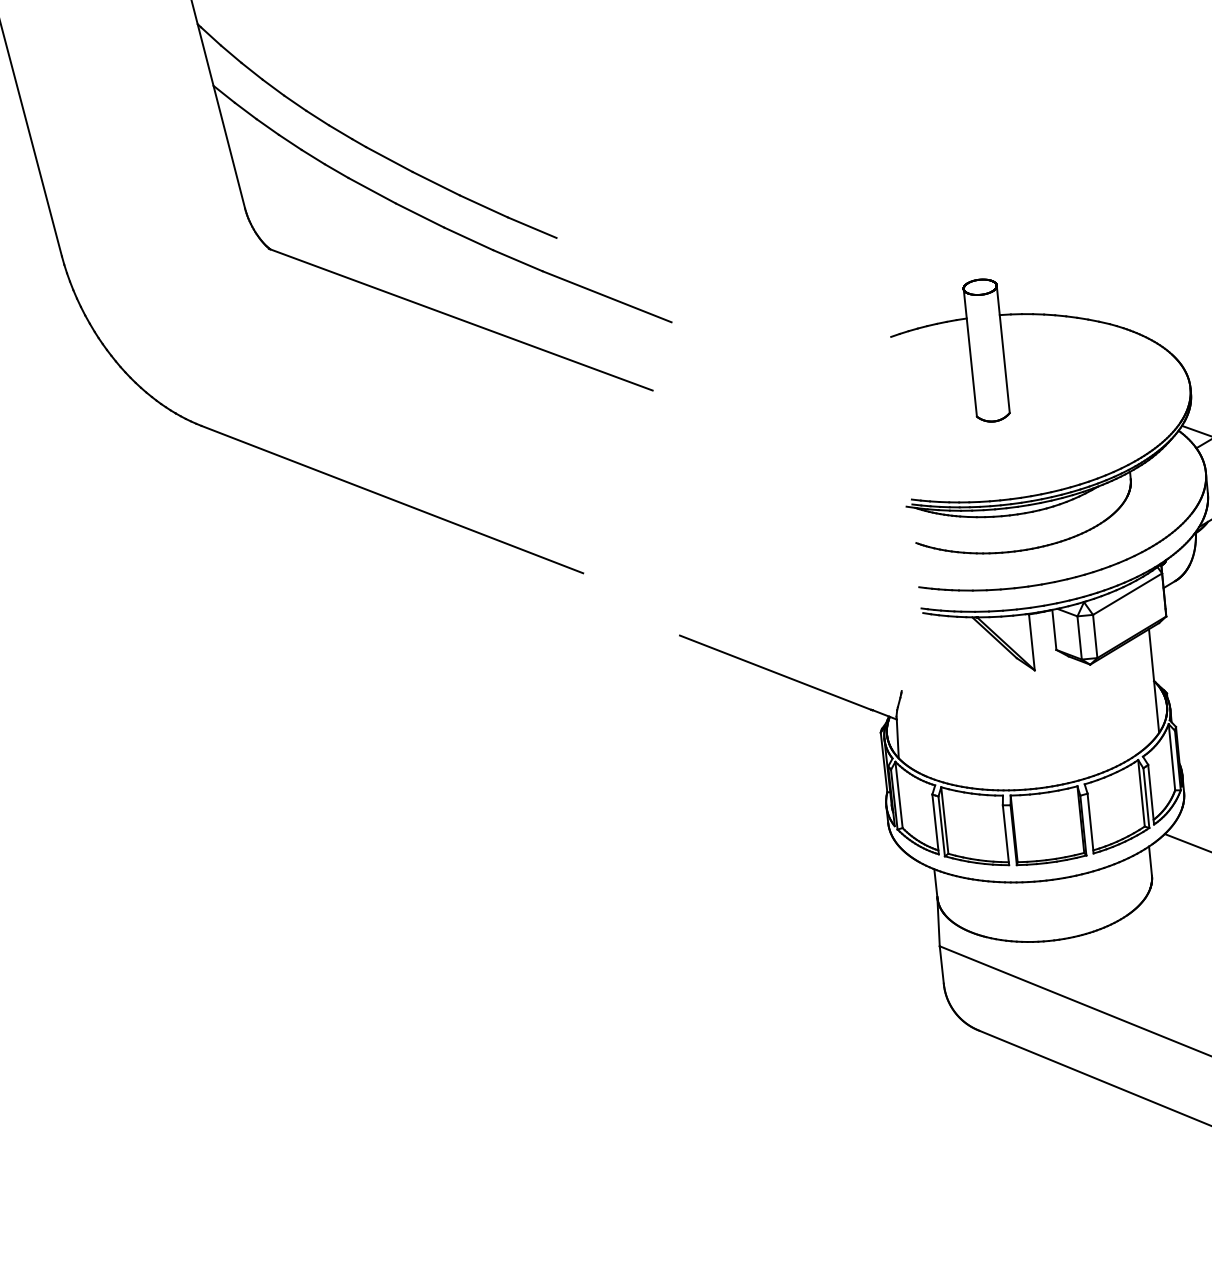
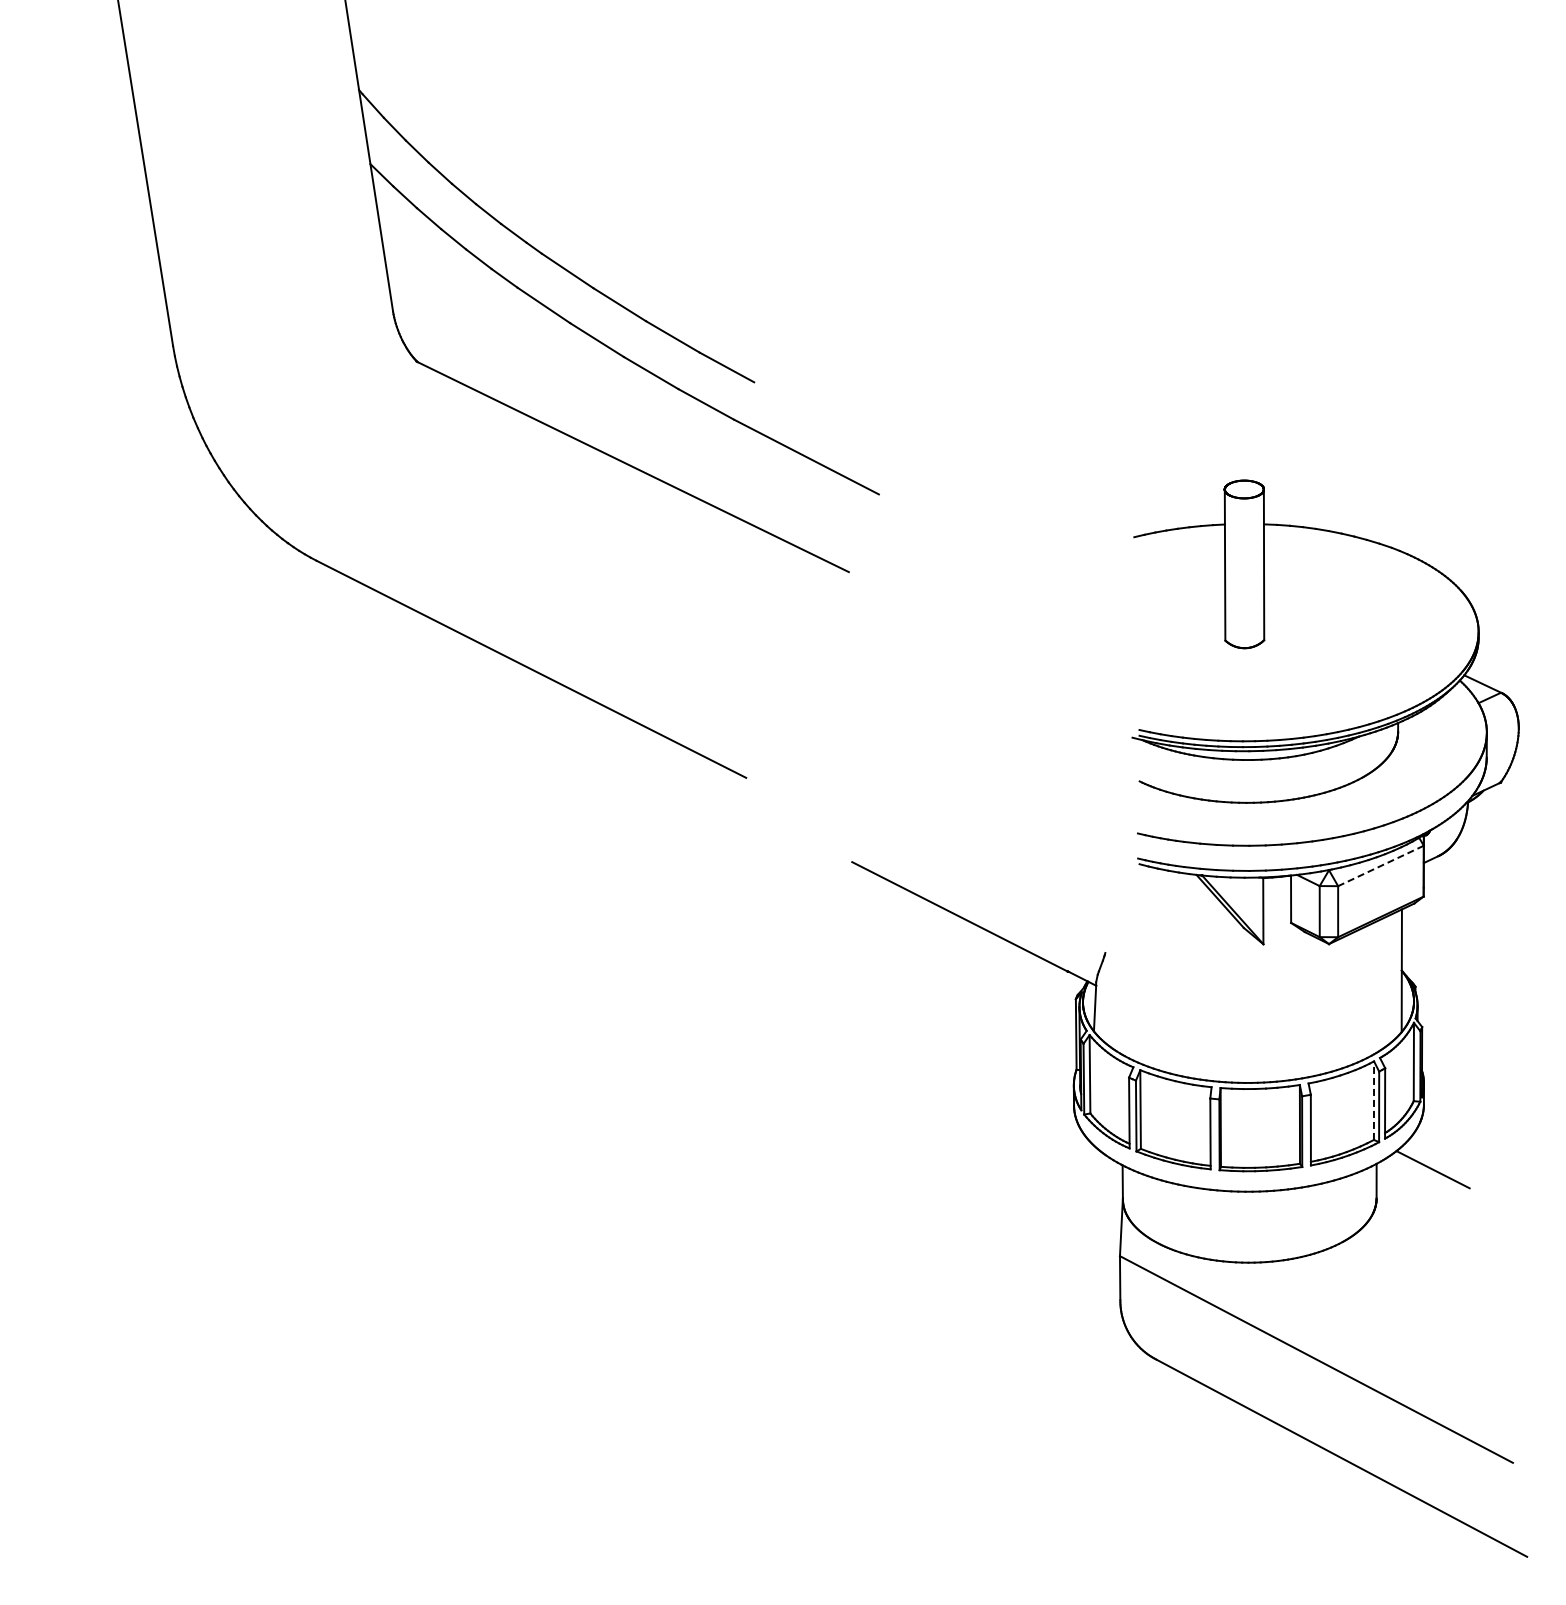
line: (1127, 594) -> (1380, 866), solid -> dashed
line: (1141, 793) -> (1373, 1100), solid -> dashed

